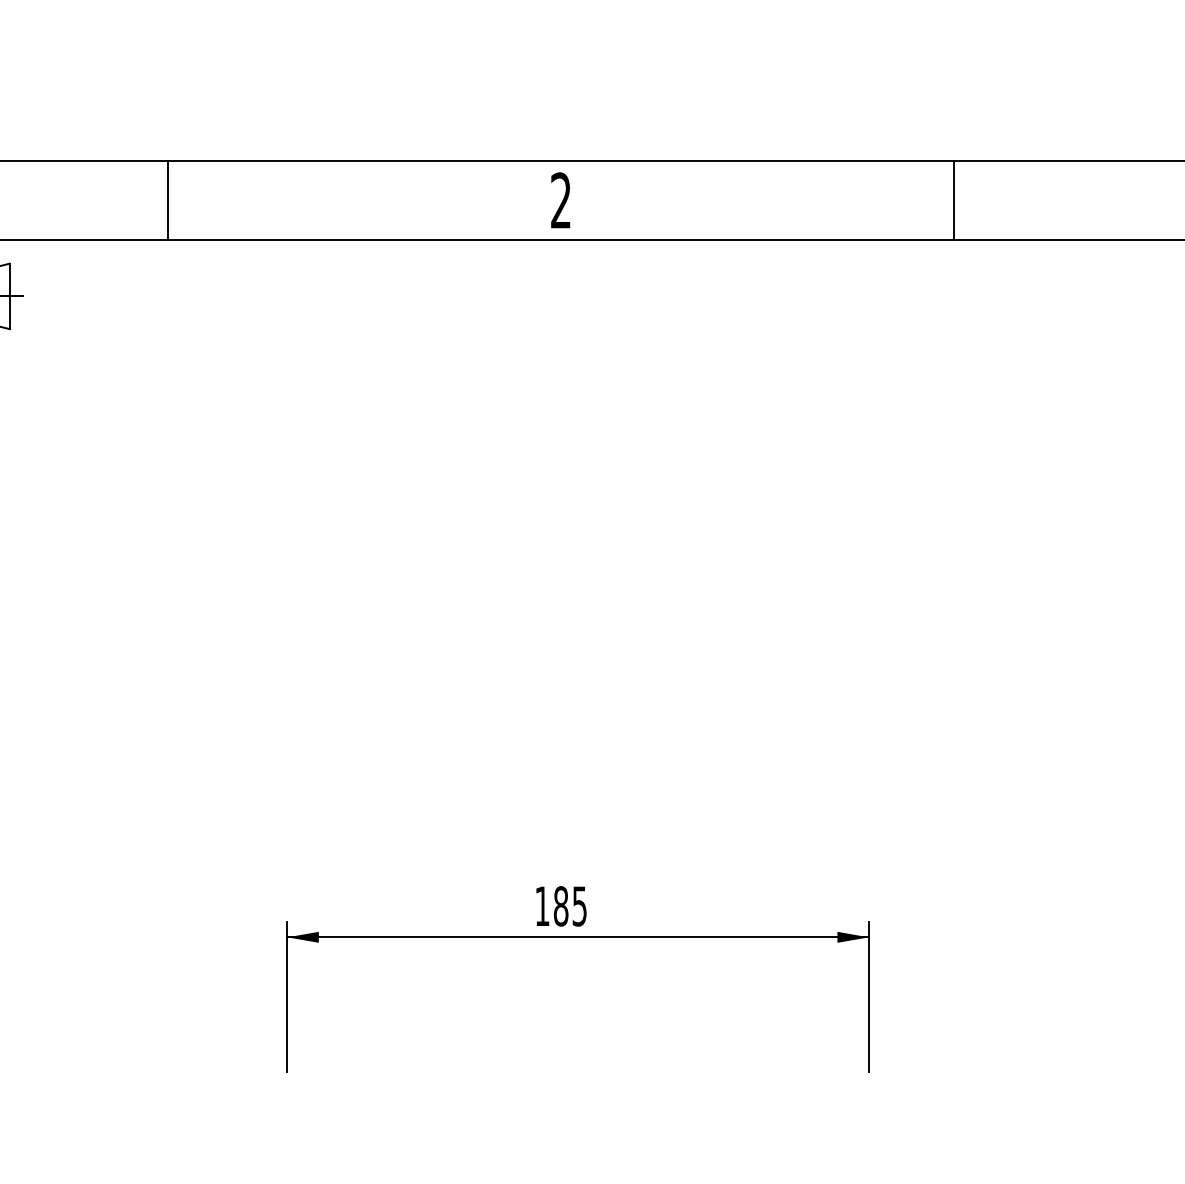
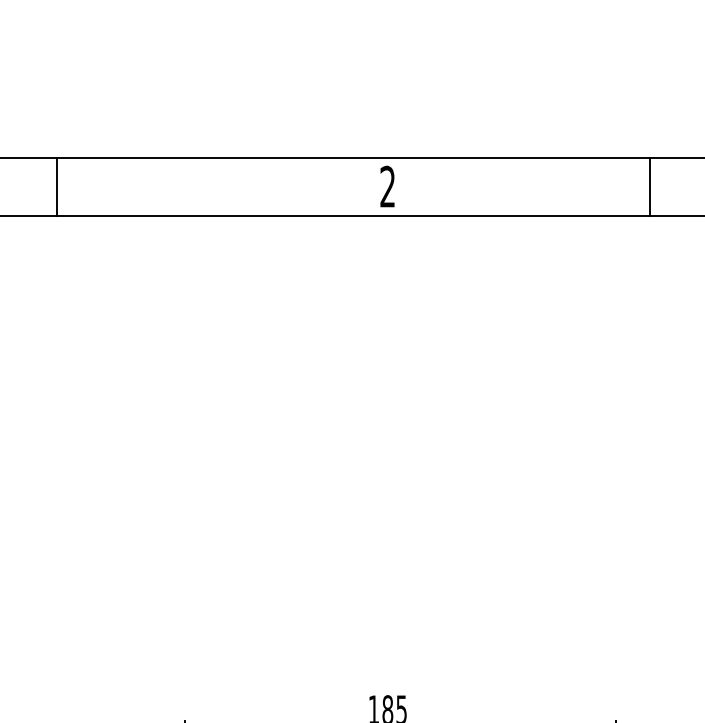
line: (168, 200) -> (57, 186), moved
line: (954, 200) -> (649, 186), moved

